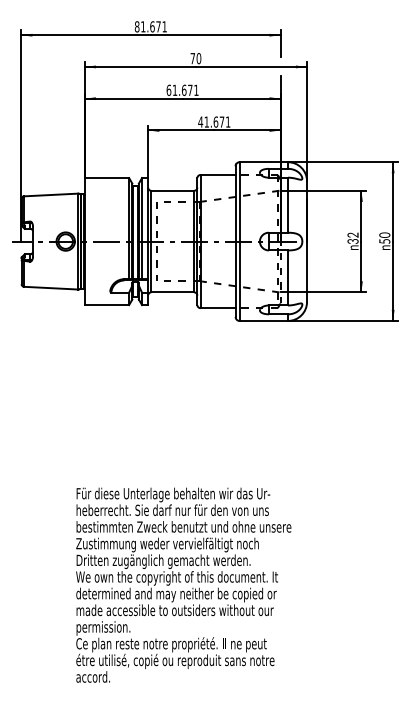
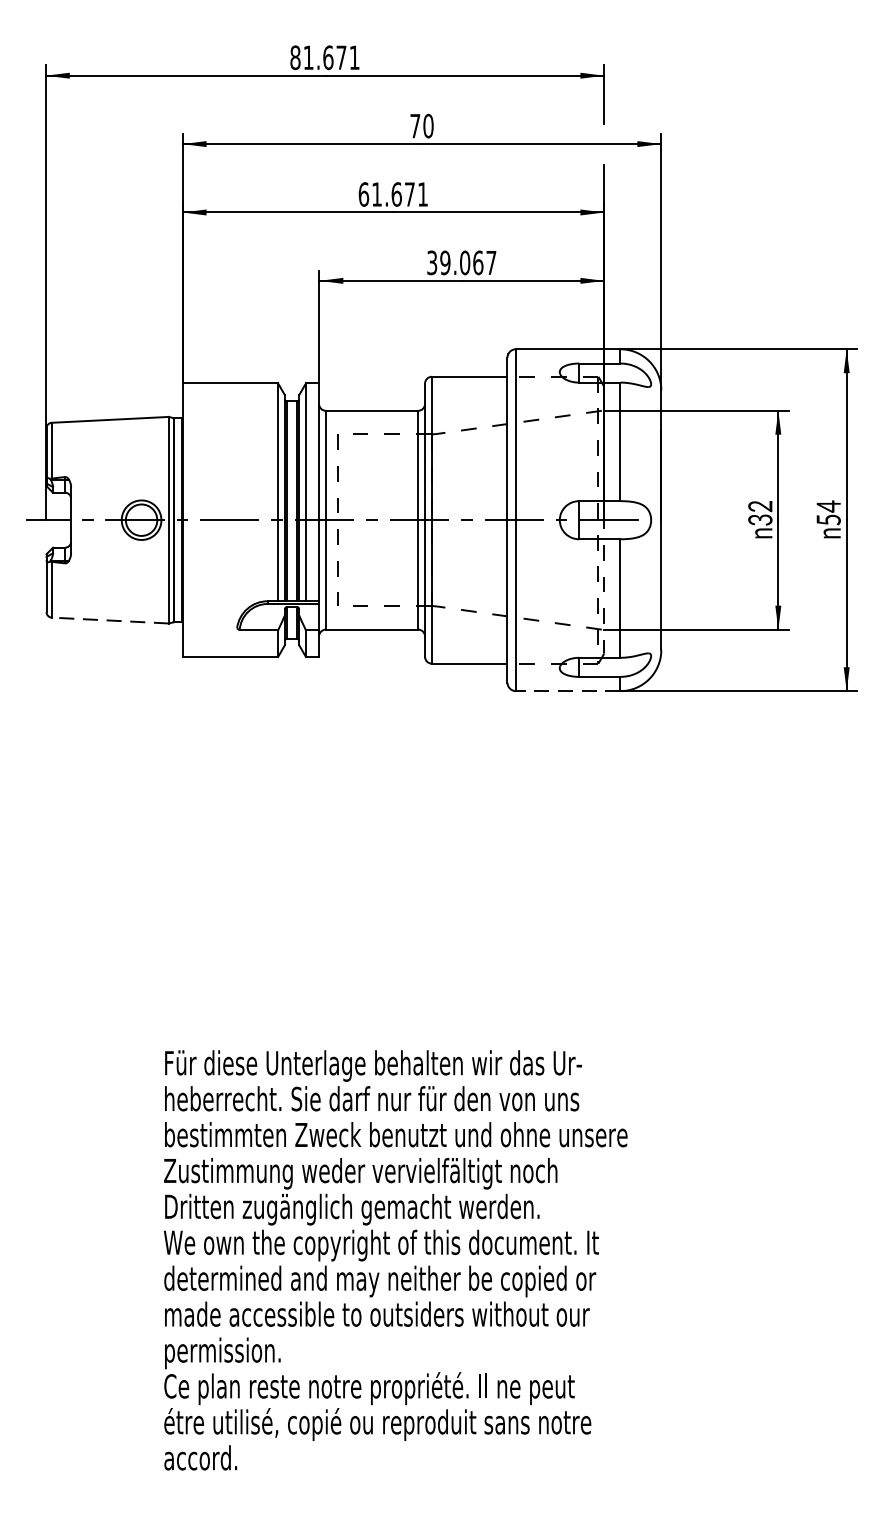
text: (214, 121) -> (461, 261), 41.671 -> 39.067
text: (384, 235) -> (828, 507), 50 -> 54
line: (50, 288) -> (108, 621), solid -> dashed
line: (263, 320) -> (567, 690), solid -> dashed

